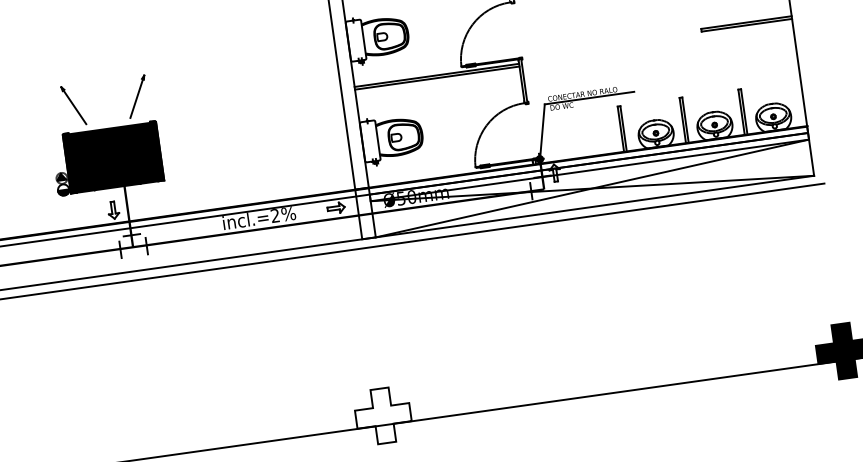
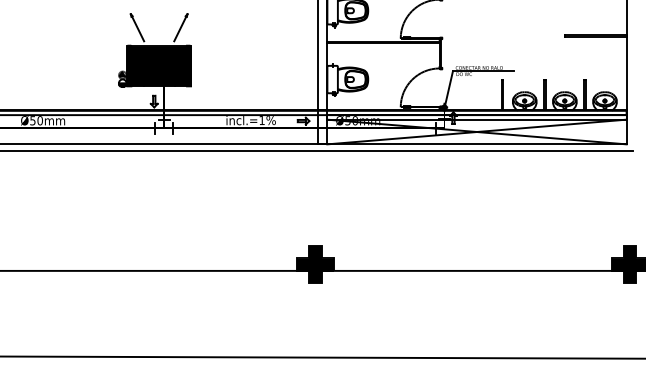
text: (274, 215) -> (261, 120), incl.=2%%% -> incl.=1%%%
fill: (383, 415) -> (315, 264), added

